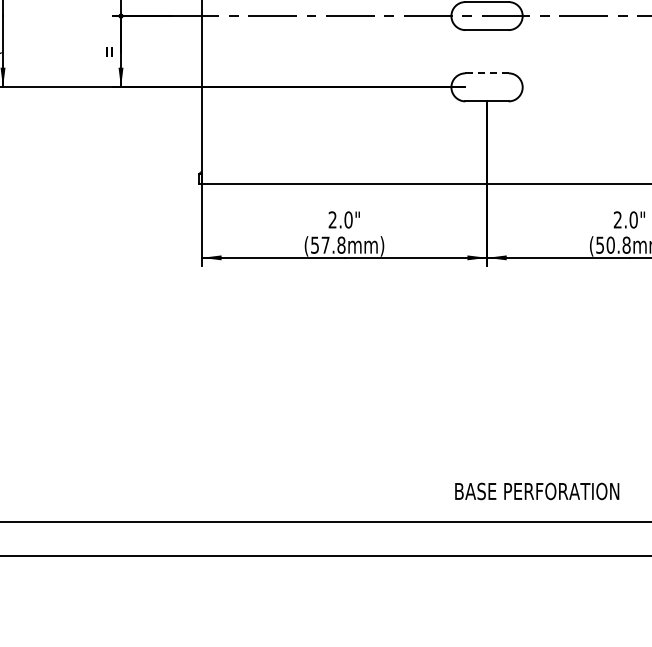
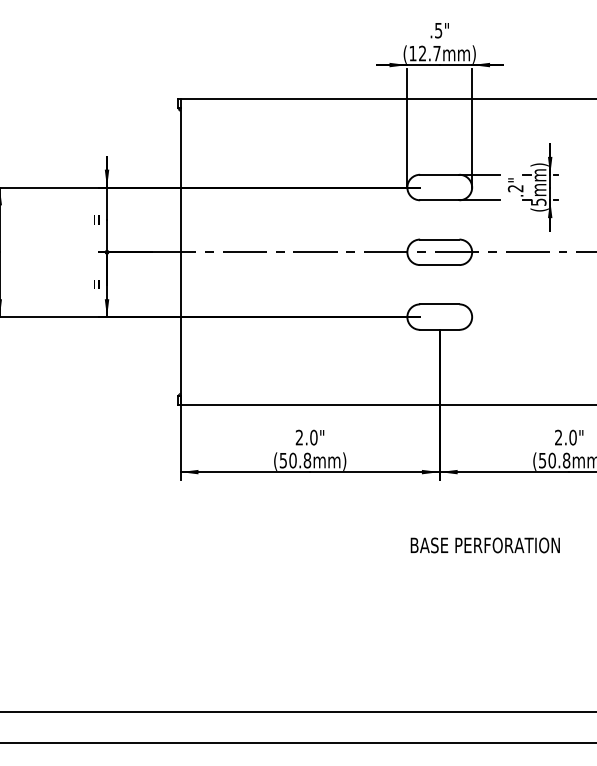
line: (486, 73) -> (439, 304), dashed -> solid
text: (325, 245) -> (292, 460), (57.8mm) -> (50.8mm)
text: (536, 491) -> (484, 545), moved

